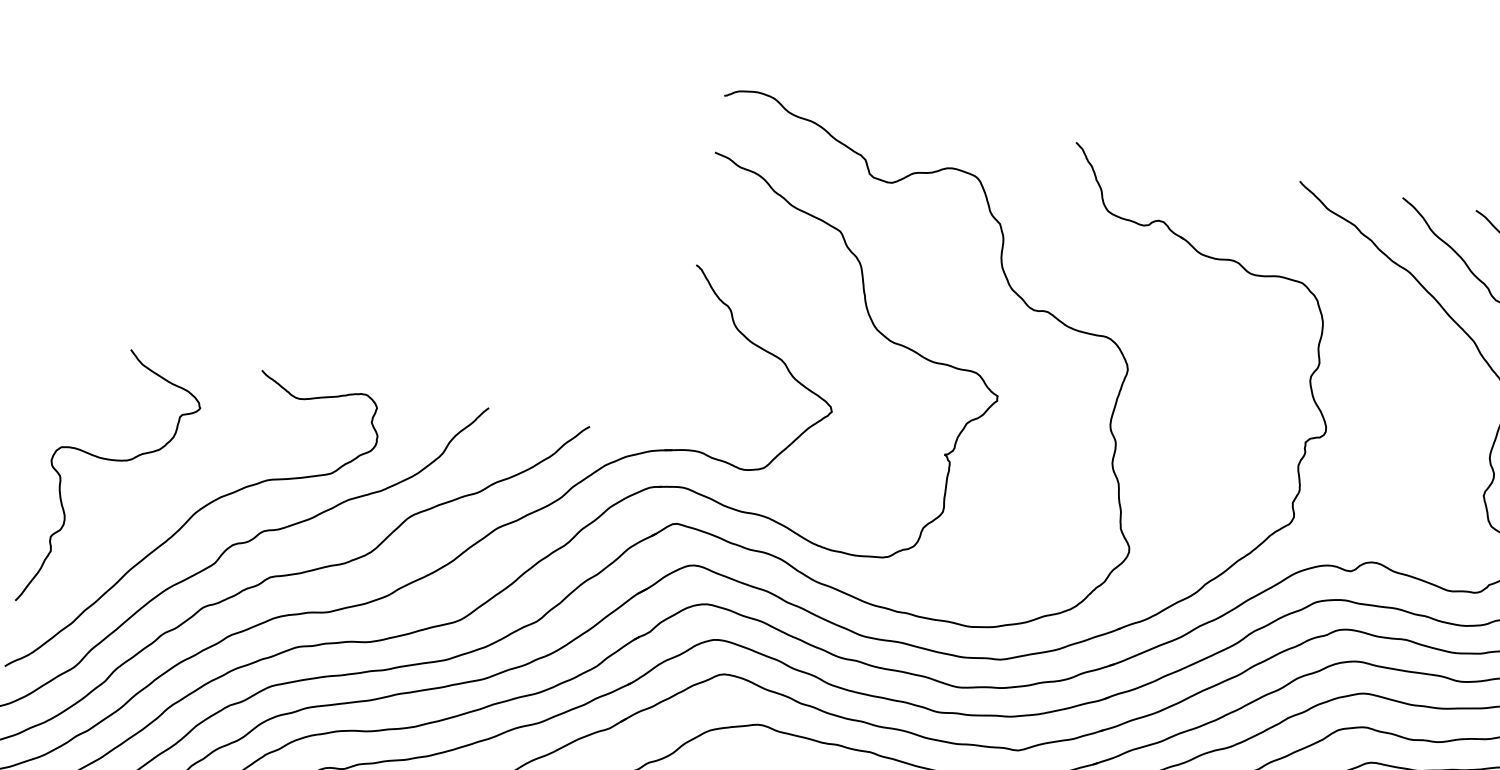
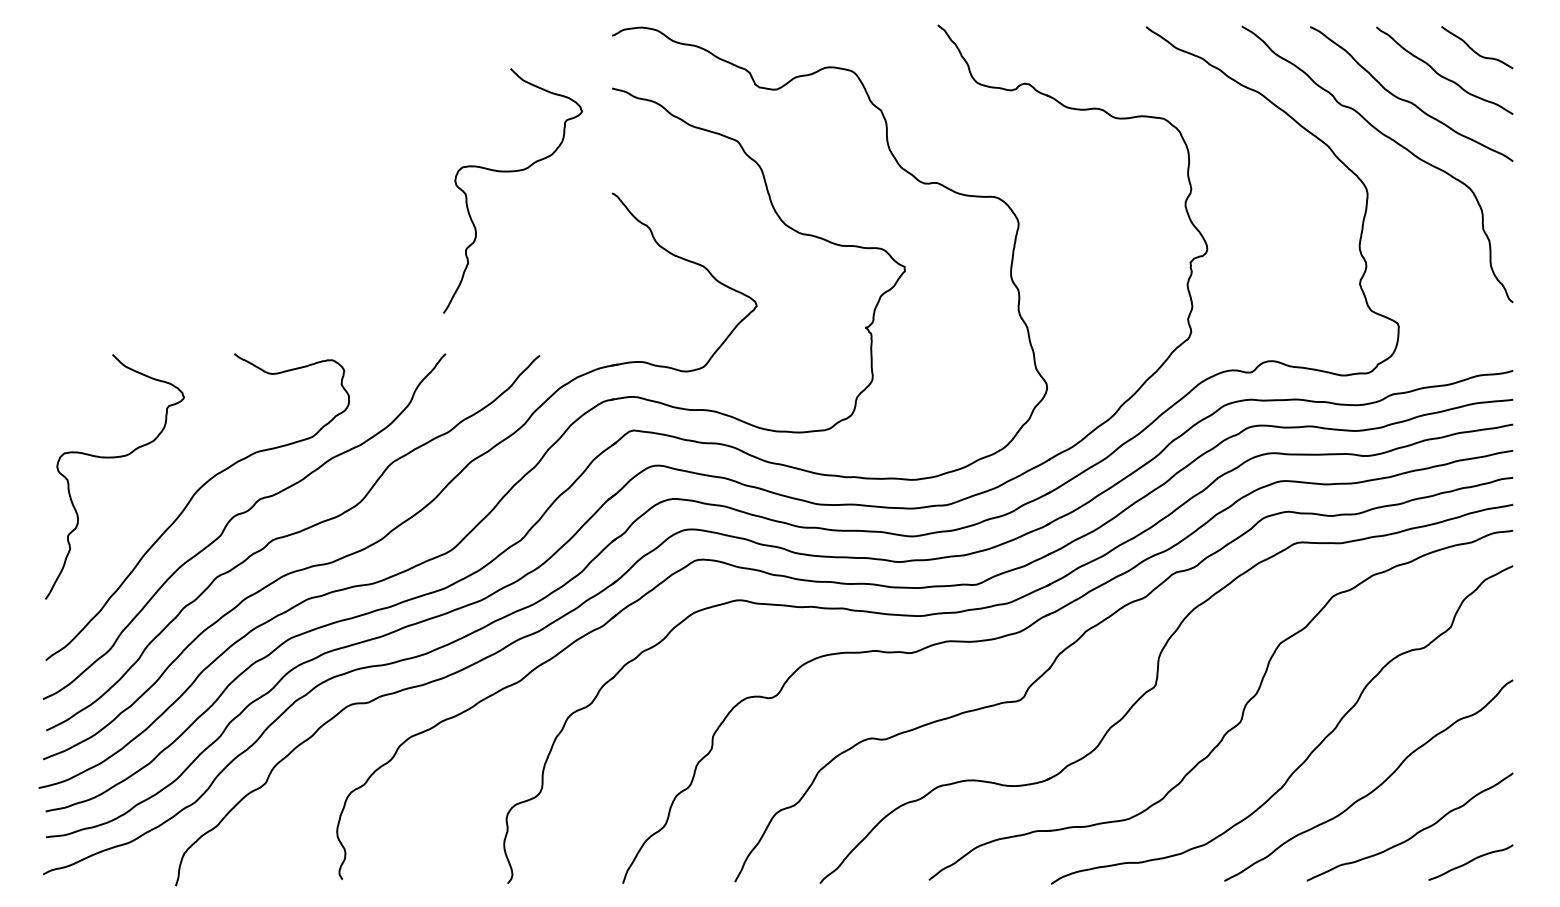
curve: (593, 225) -> (512, 172), added

